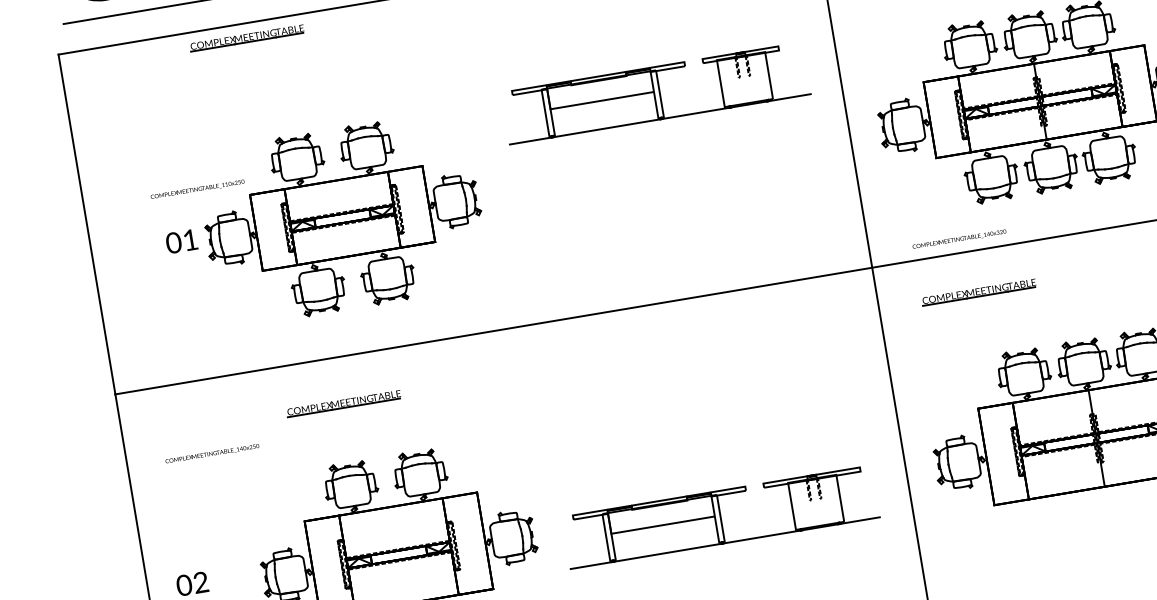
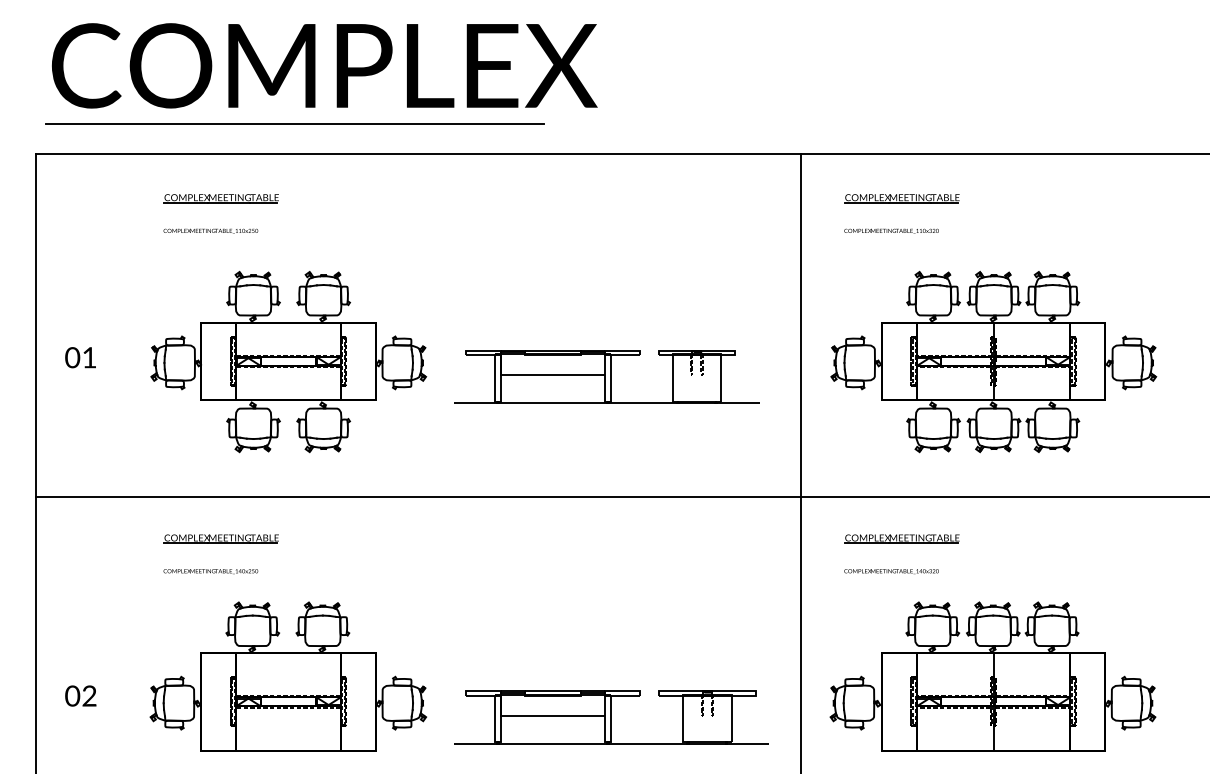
part: (246, 38) -> (220, 198), moved
part: (655, 92) -> (606, 376), moved
text: (197, 188) -> (210, 230), moved
text: (959, 239) -> (891, 571), moved
text: (181, 241) -> (80, 357), moved
part: (342, 403) -> (220, 538), moved
text: (212, 453) -> (210, 571), moved

